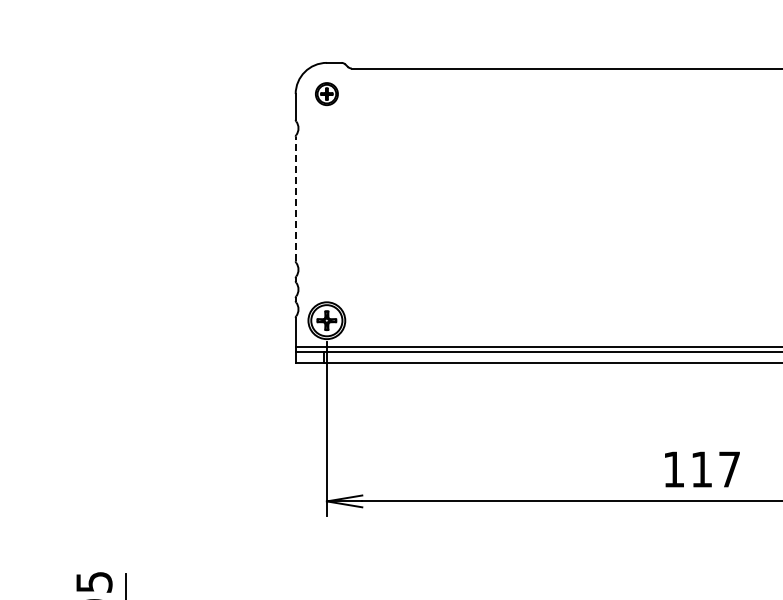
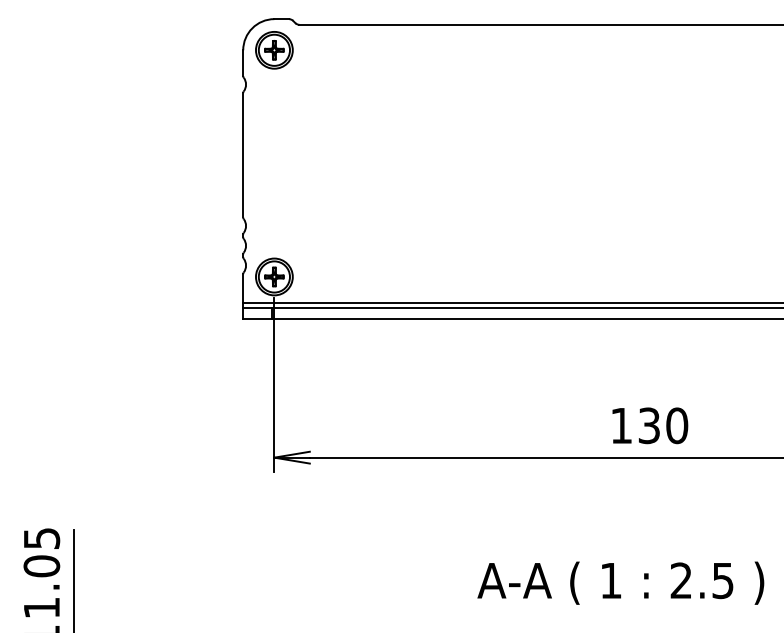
part: (326, 94) -> (274, 50), size x1.67
line: (295, 198) -> (243, 154), dashed -> solid
text: (715, 469) -> (663, 425), 117 -> 130

